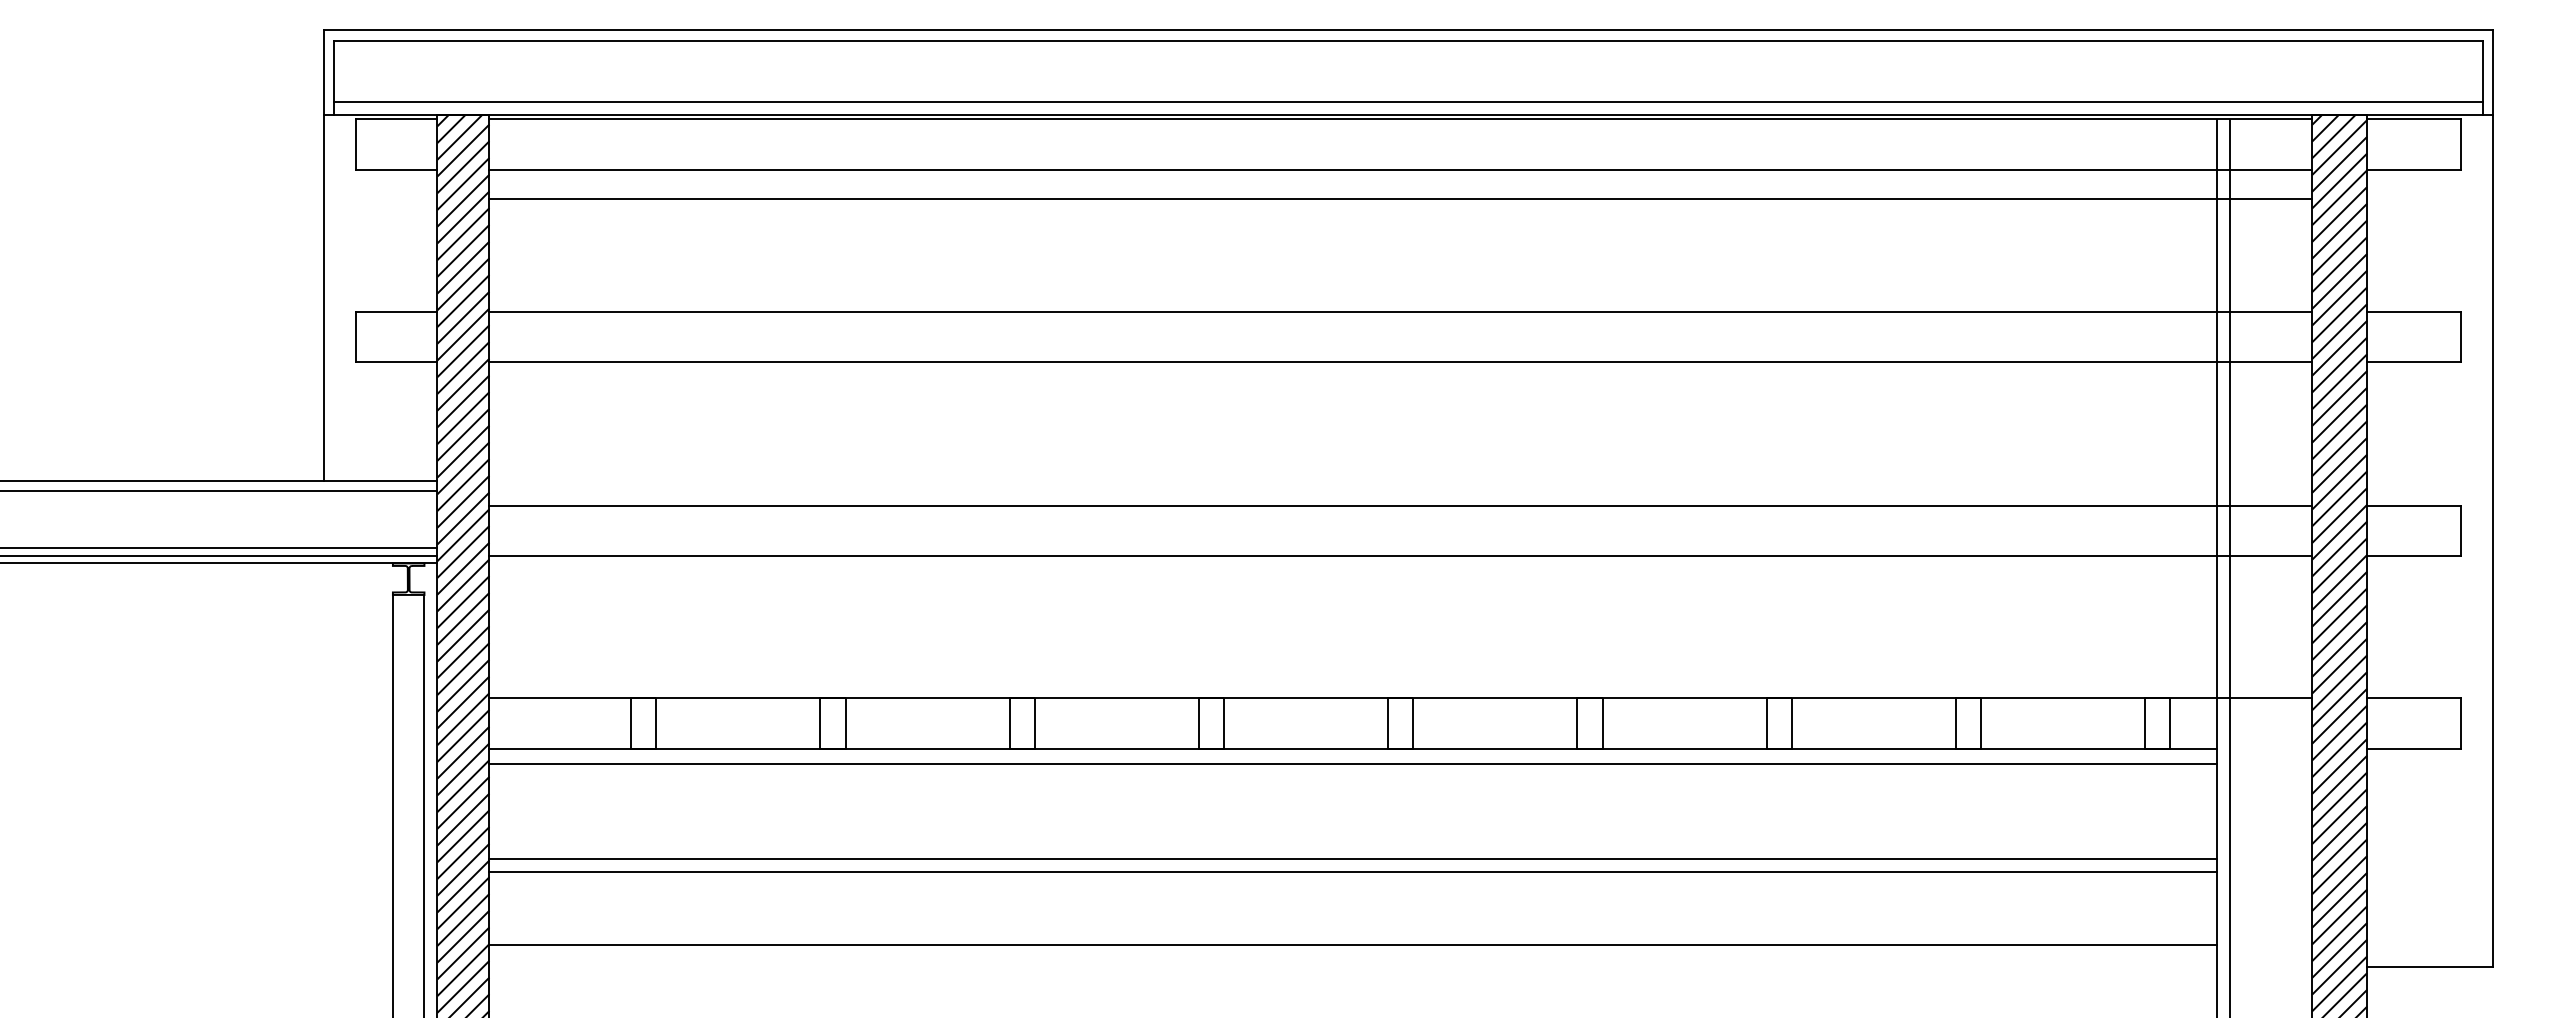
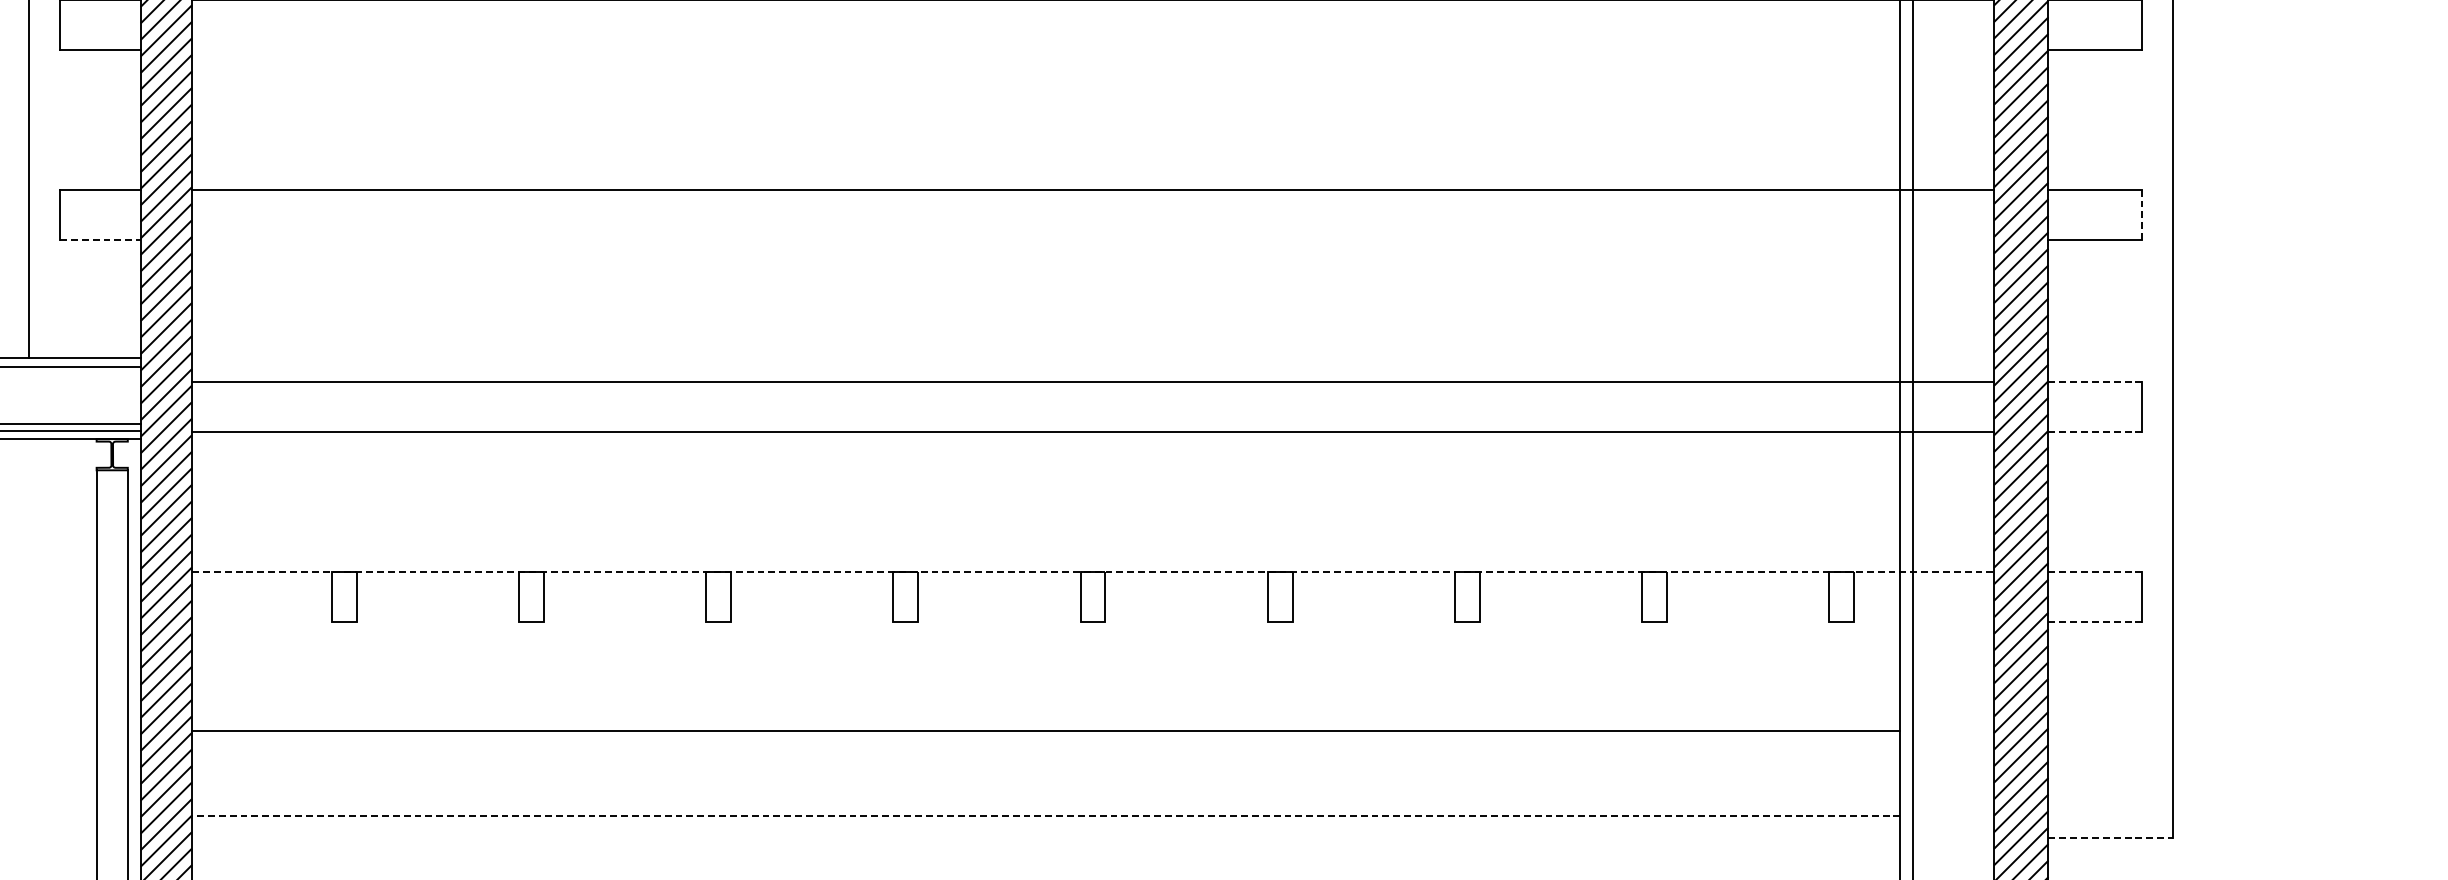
line: (1400, 169) -> (1092, 49), removed
line: (1400, 199) -> (1092, 79), removed
line: (2461, 336) -> (2141, 214), solid -> dashed
line: (396, 362) -> (100, 240), solid -> dashed
line: (1400, 362) -> (1092, 240), removed
line: (2414, 505) -> (2095, 381), solid -> dashed
line: (2414, 556) -> (2095, 432), solid -> dashed
line: (1401, 698) -> (1093, 572), solid -> dashed
line: (2414, 698) -> (2095, 572), solid -> dashed
line: (1353, 748) -> (1046, 622), removed
line: (2414, 748) -> (2095, 622), solid -> dashed
line: (1353, 764) -> (1046, 637), removed
line: (1353, 871) -> (1046, 743), removed
line: (1352, 945) -> (1045, 816), solid -> dashed
line: (2430, 967) -> (2111, 838), solid -> dashed

